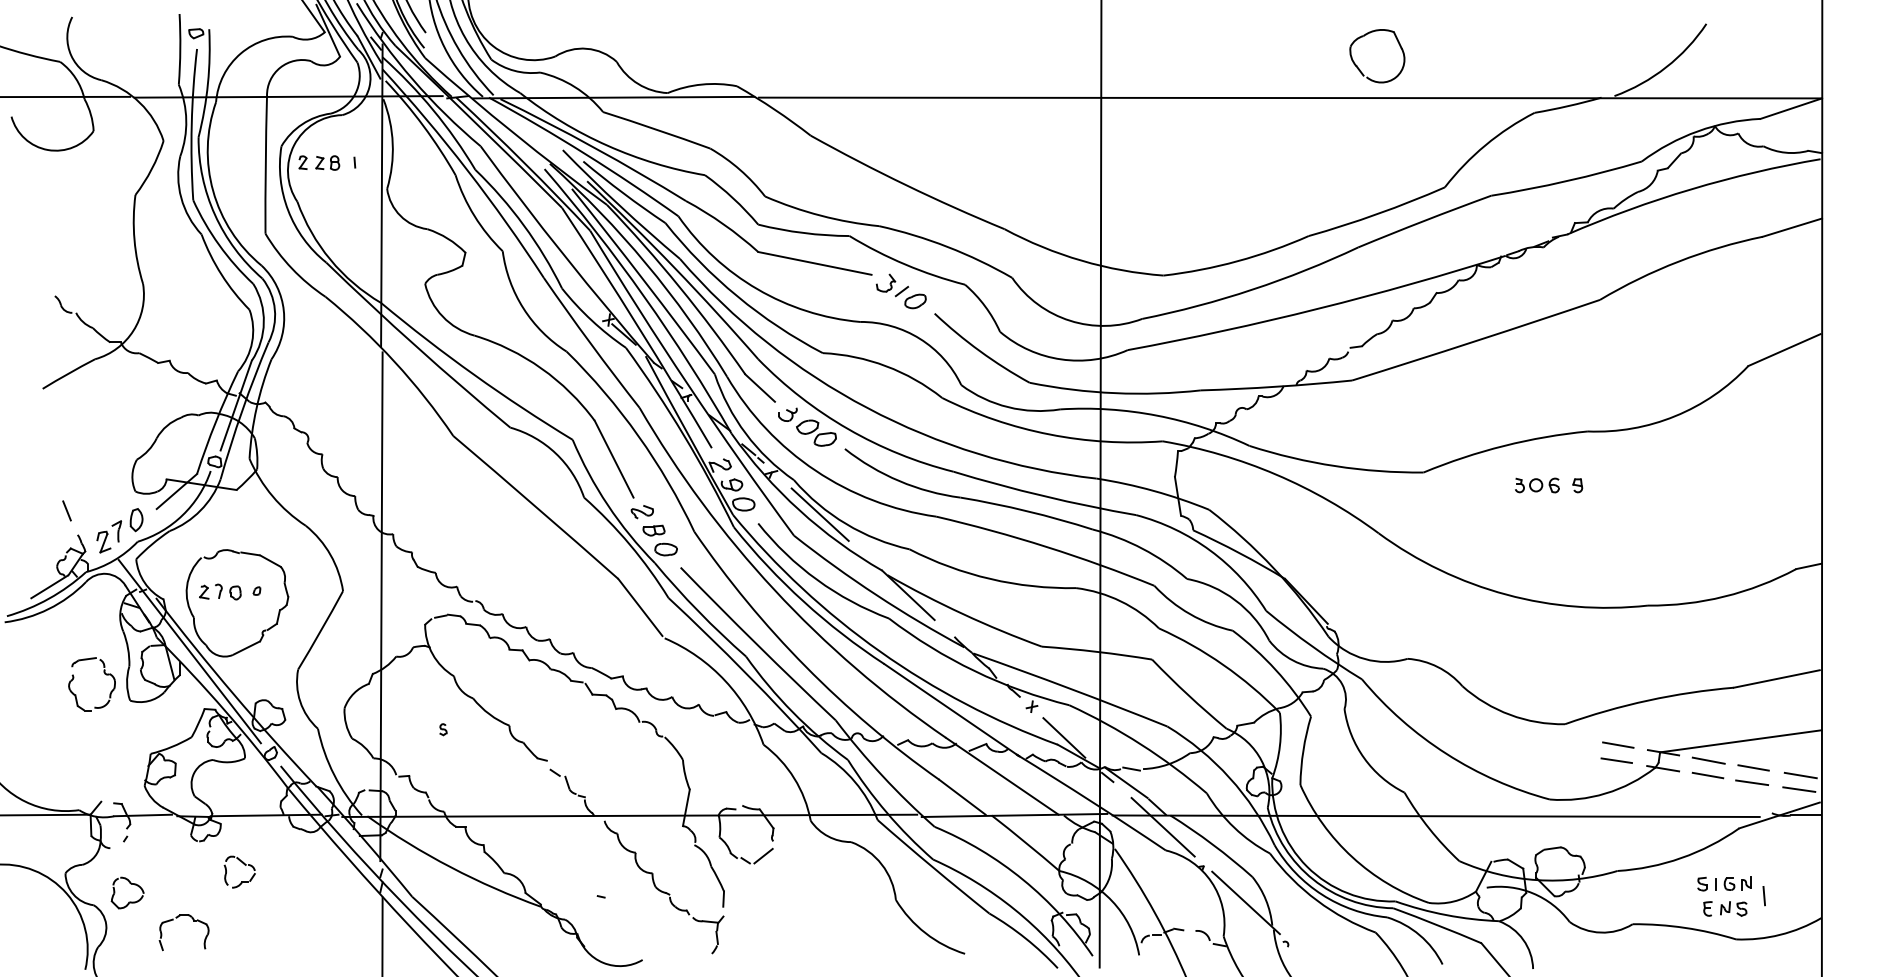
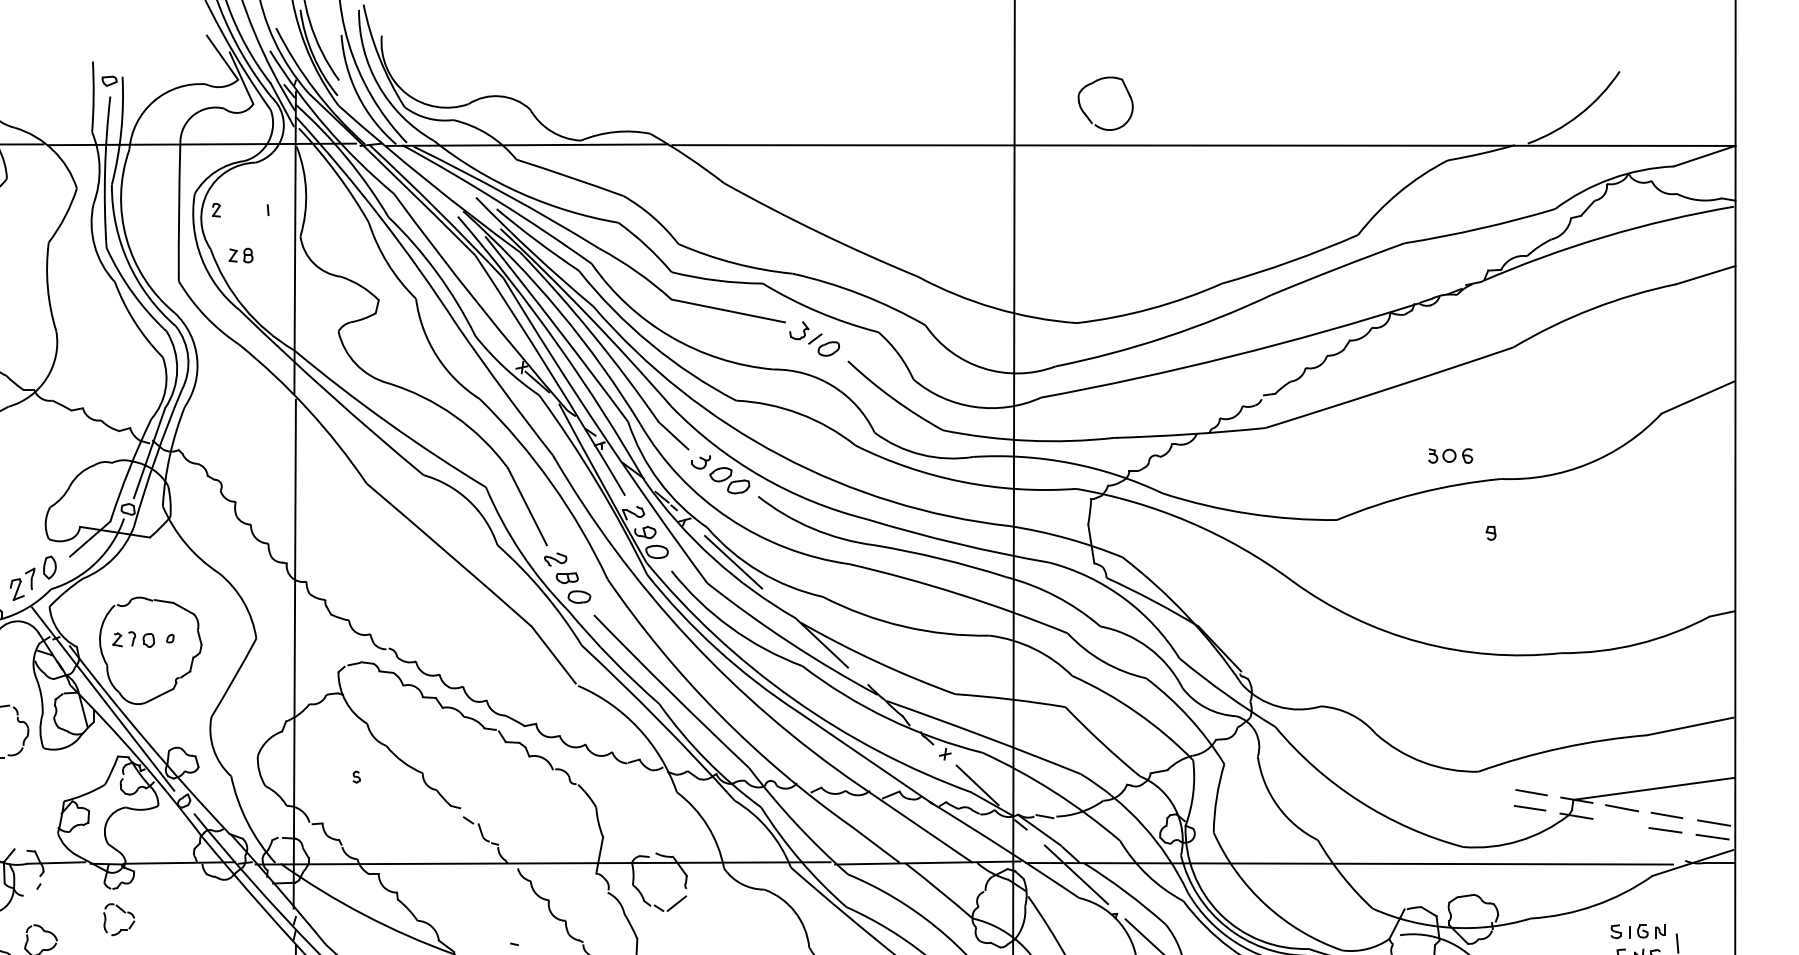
part: (1360, 69) -> (1088, 117), moved
part: (327, 162) -> (240, 255), moved
part: (1537, 485) -> (1450, 456), moved
line: (1707, 775) -> (1620, 823), removed
part: (244, 865) -> (123, 913), moved

